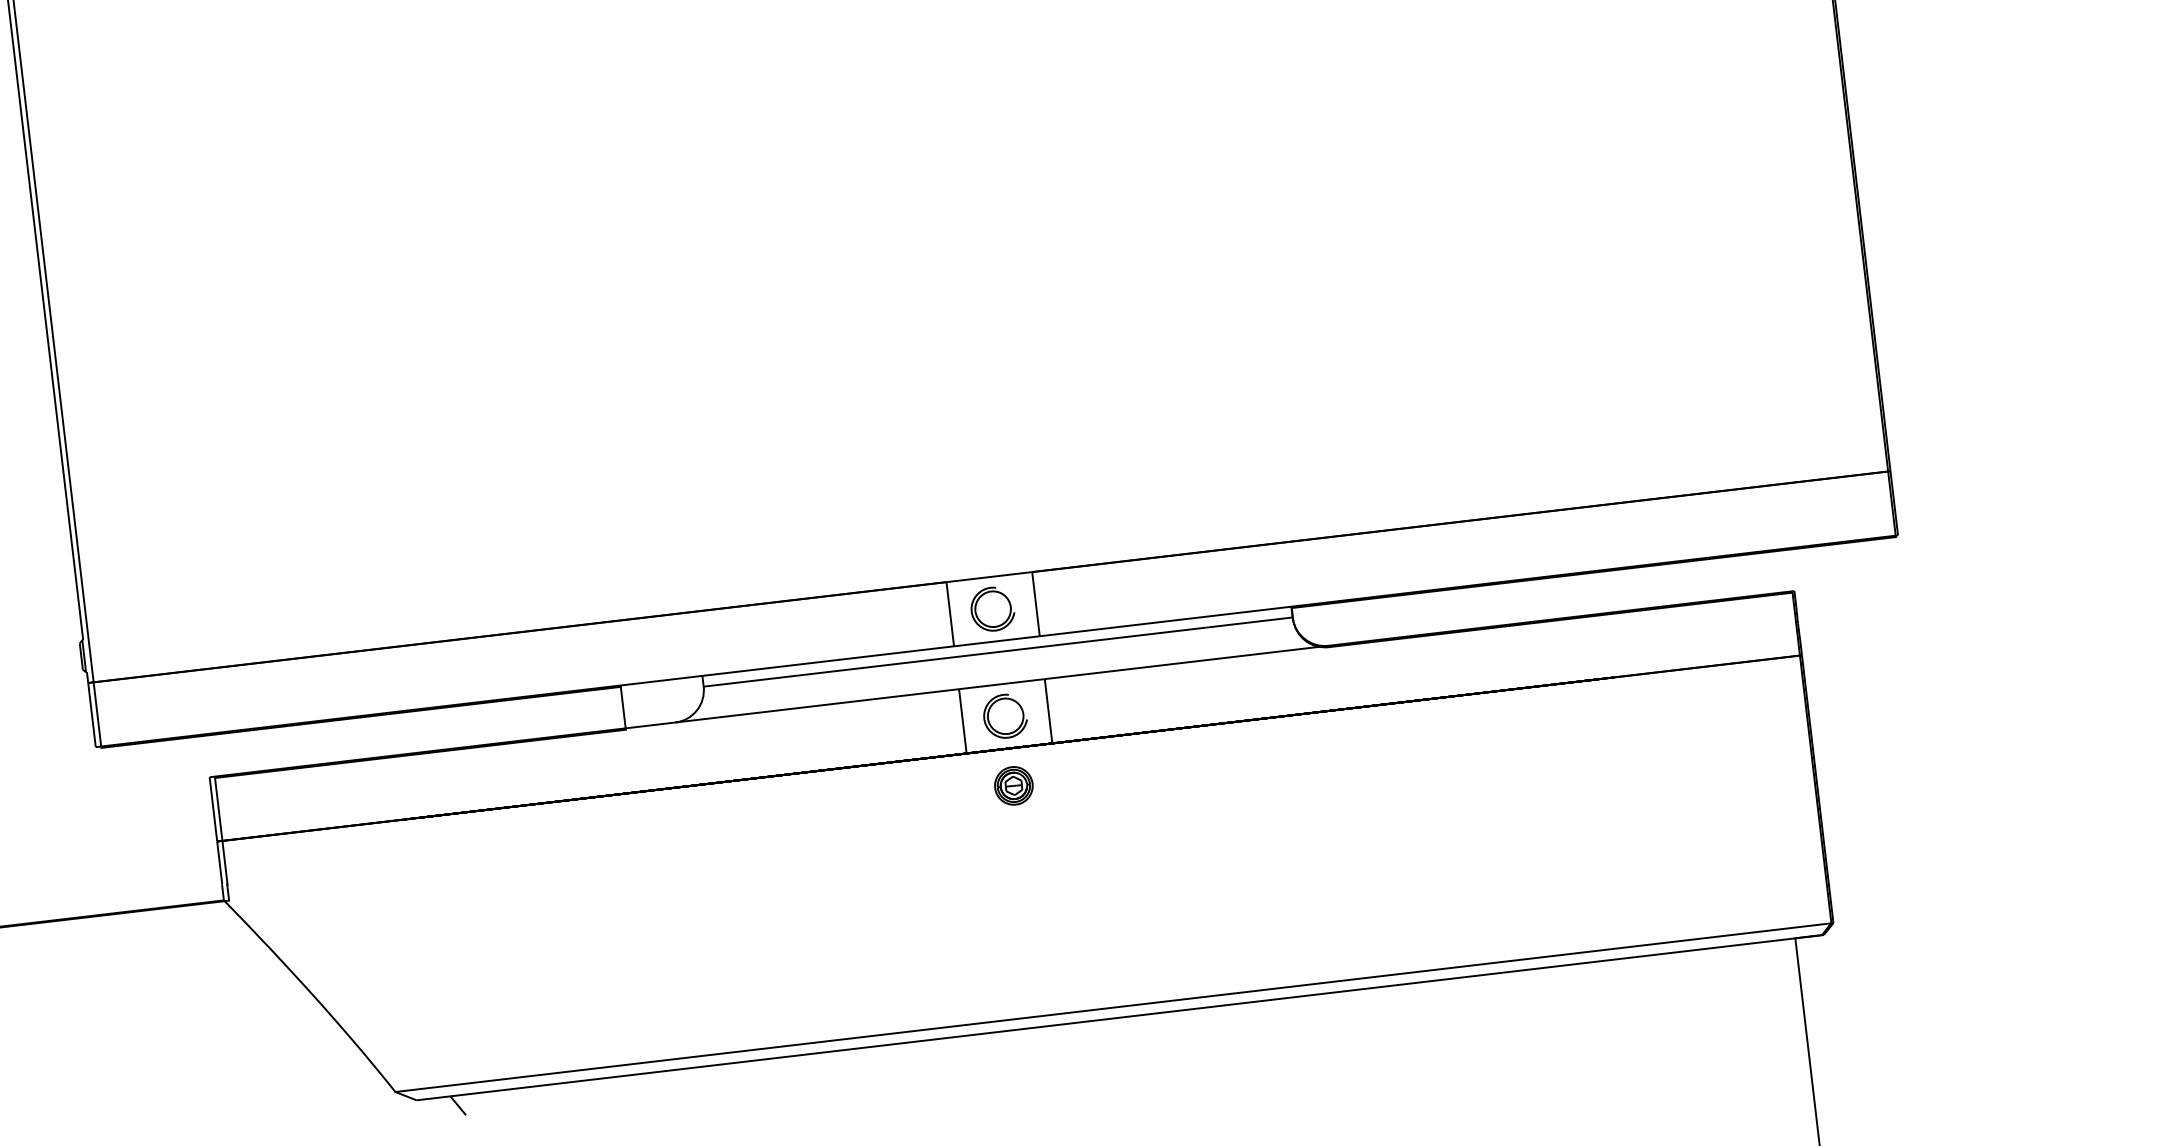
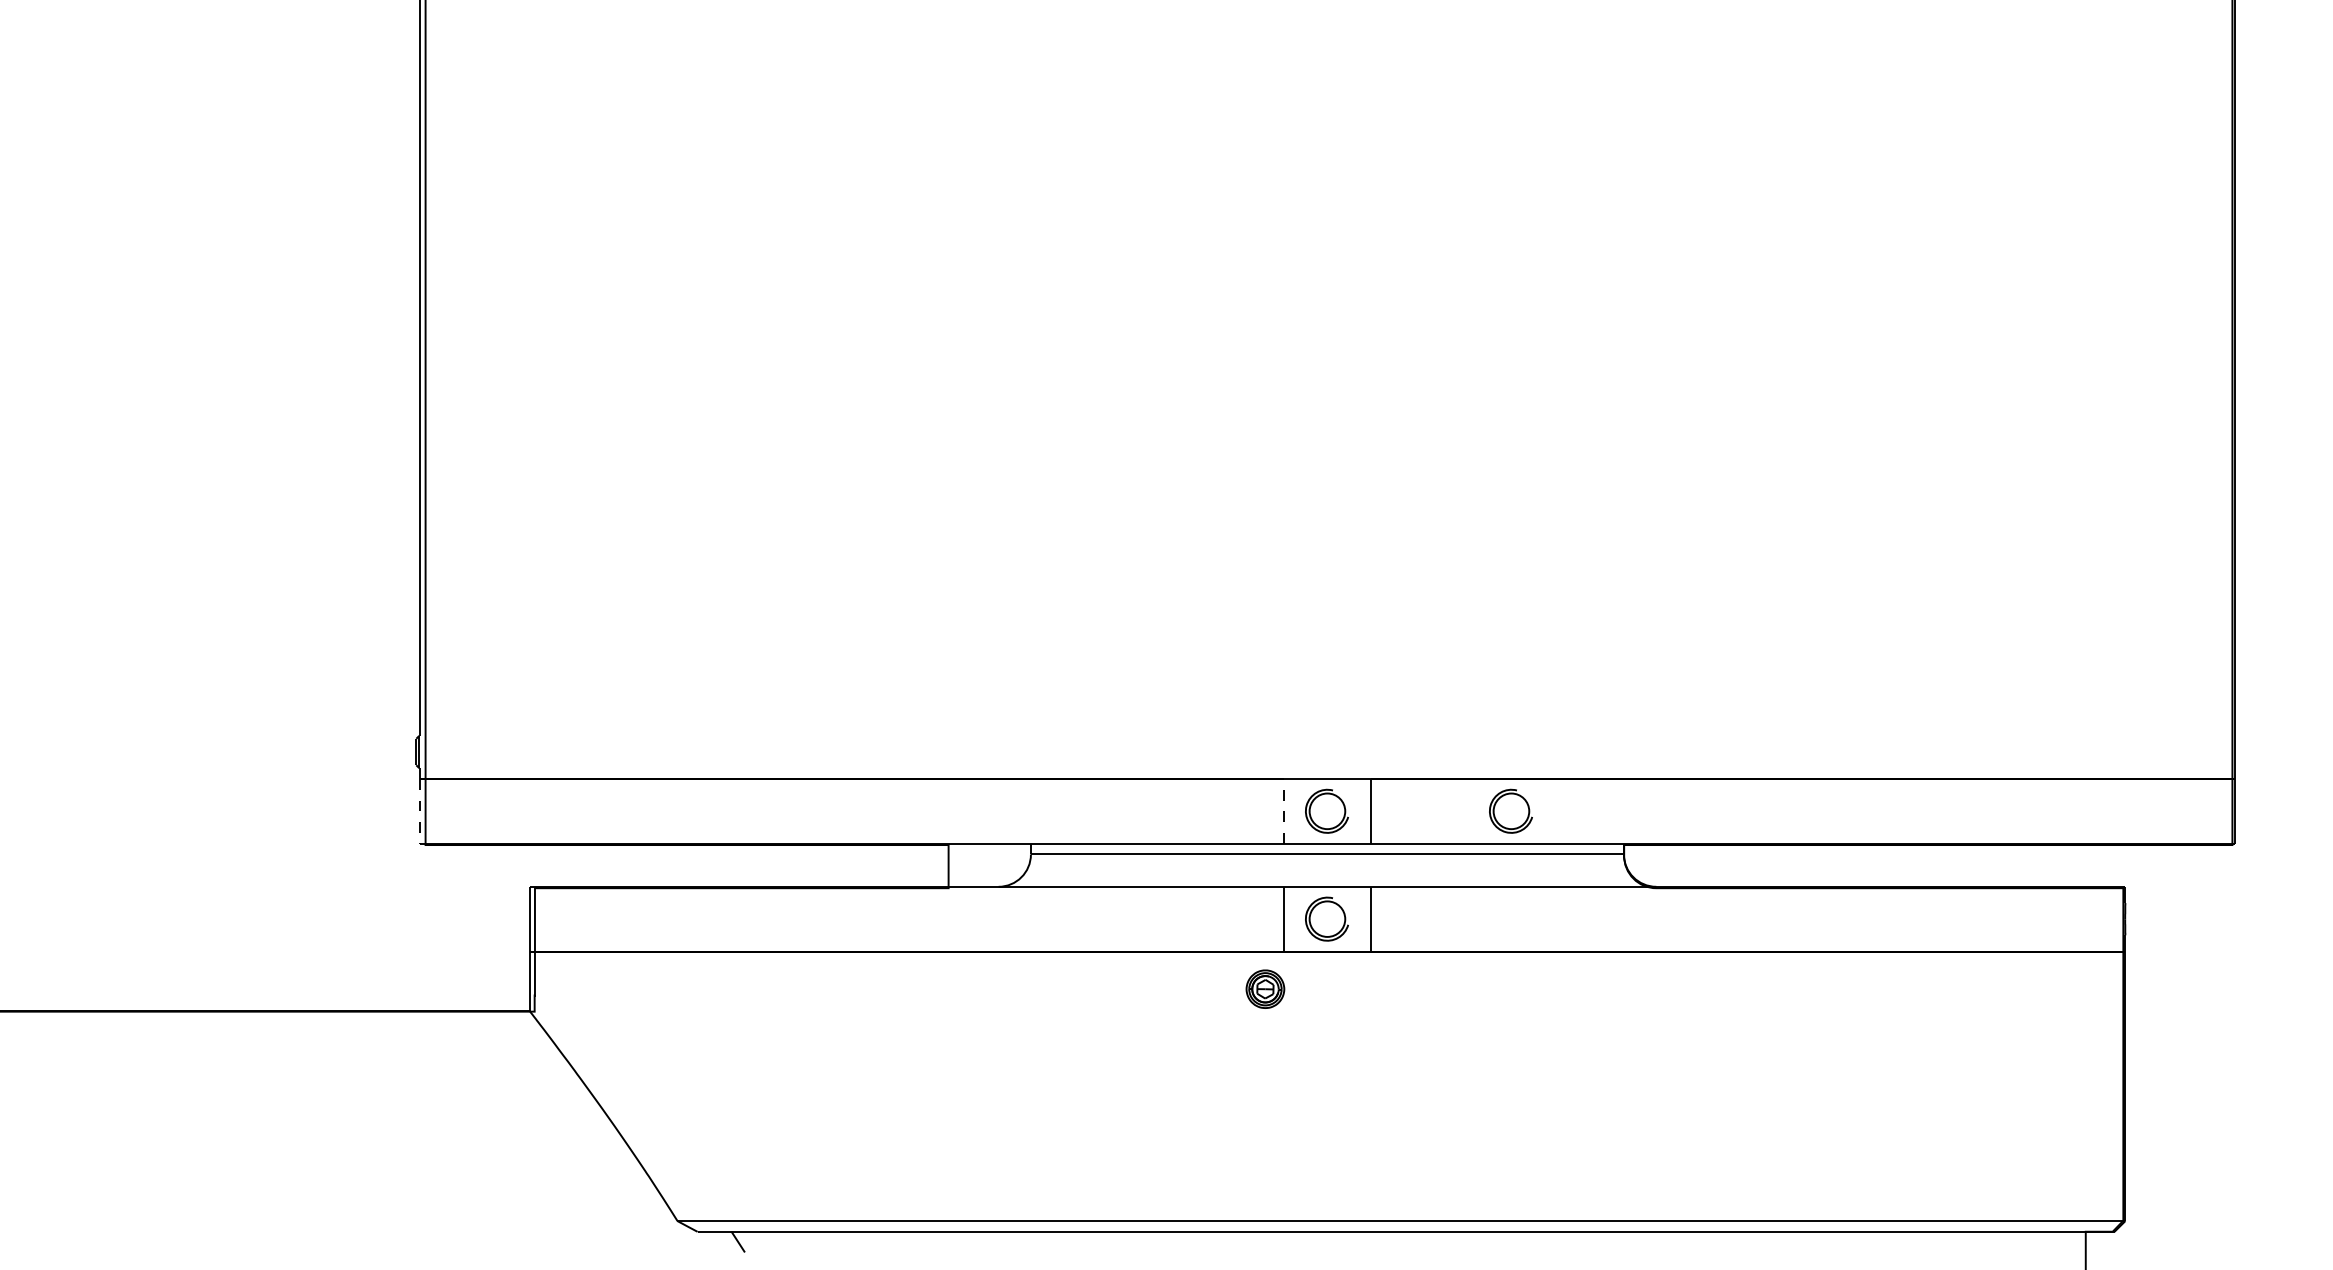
part: (1174, 587) -> (1510, 810), added
line: (950, 613) -> (1284, 810), solid -> dashed
line: (92, 715) -> (420, 811), solid -> dashed
part: (1013, 785) -> (1265, 988), moved

